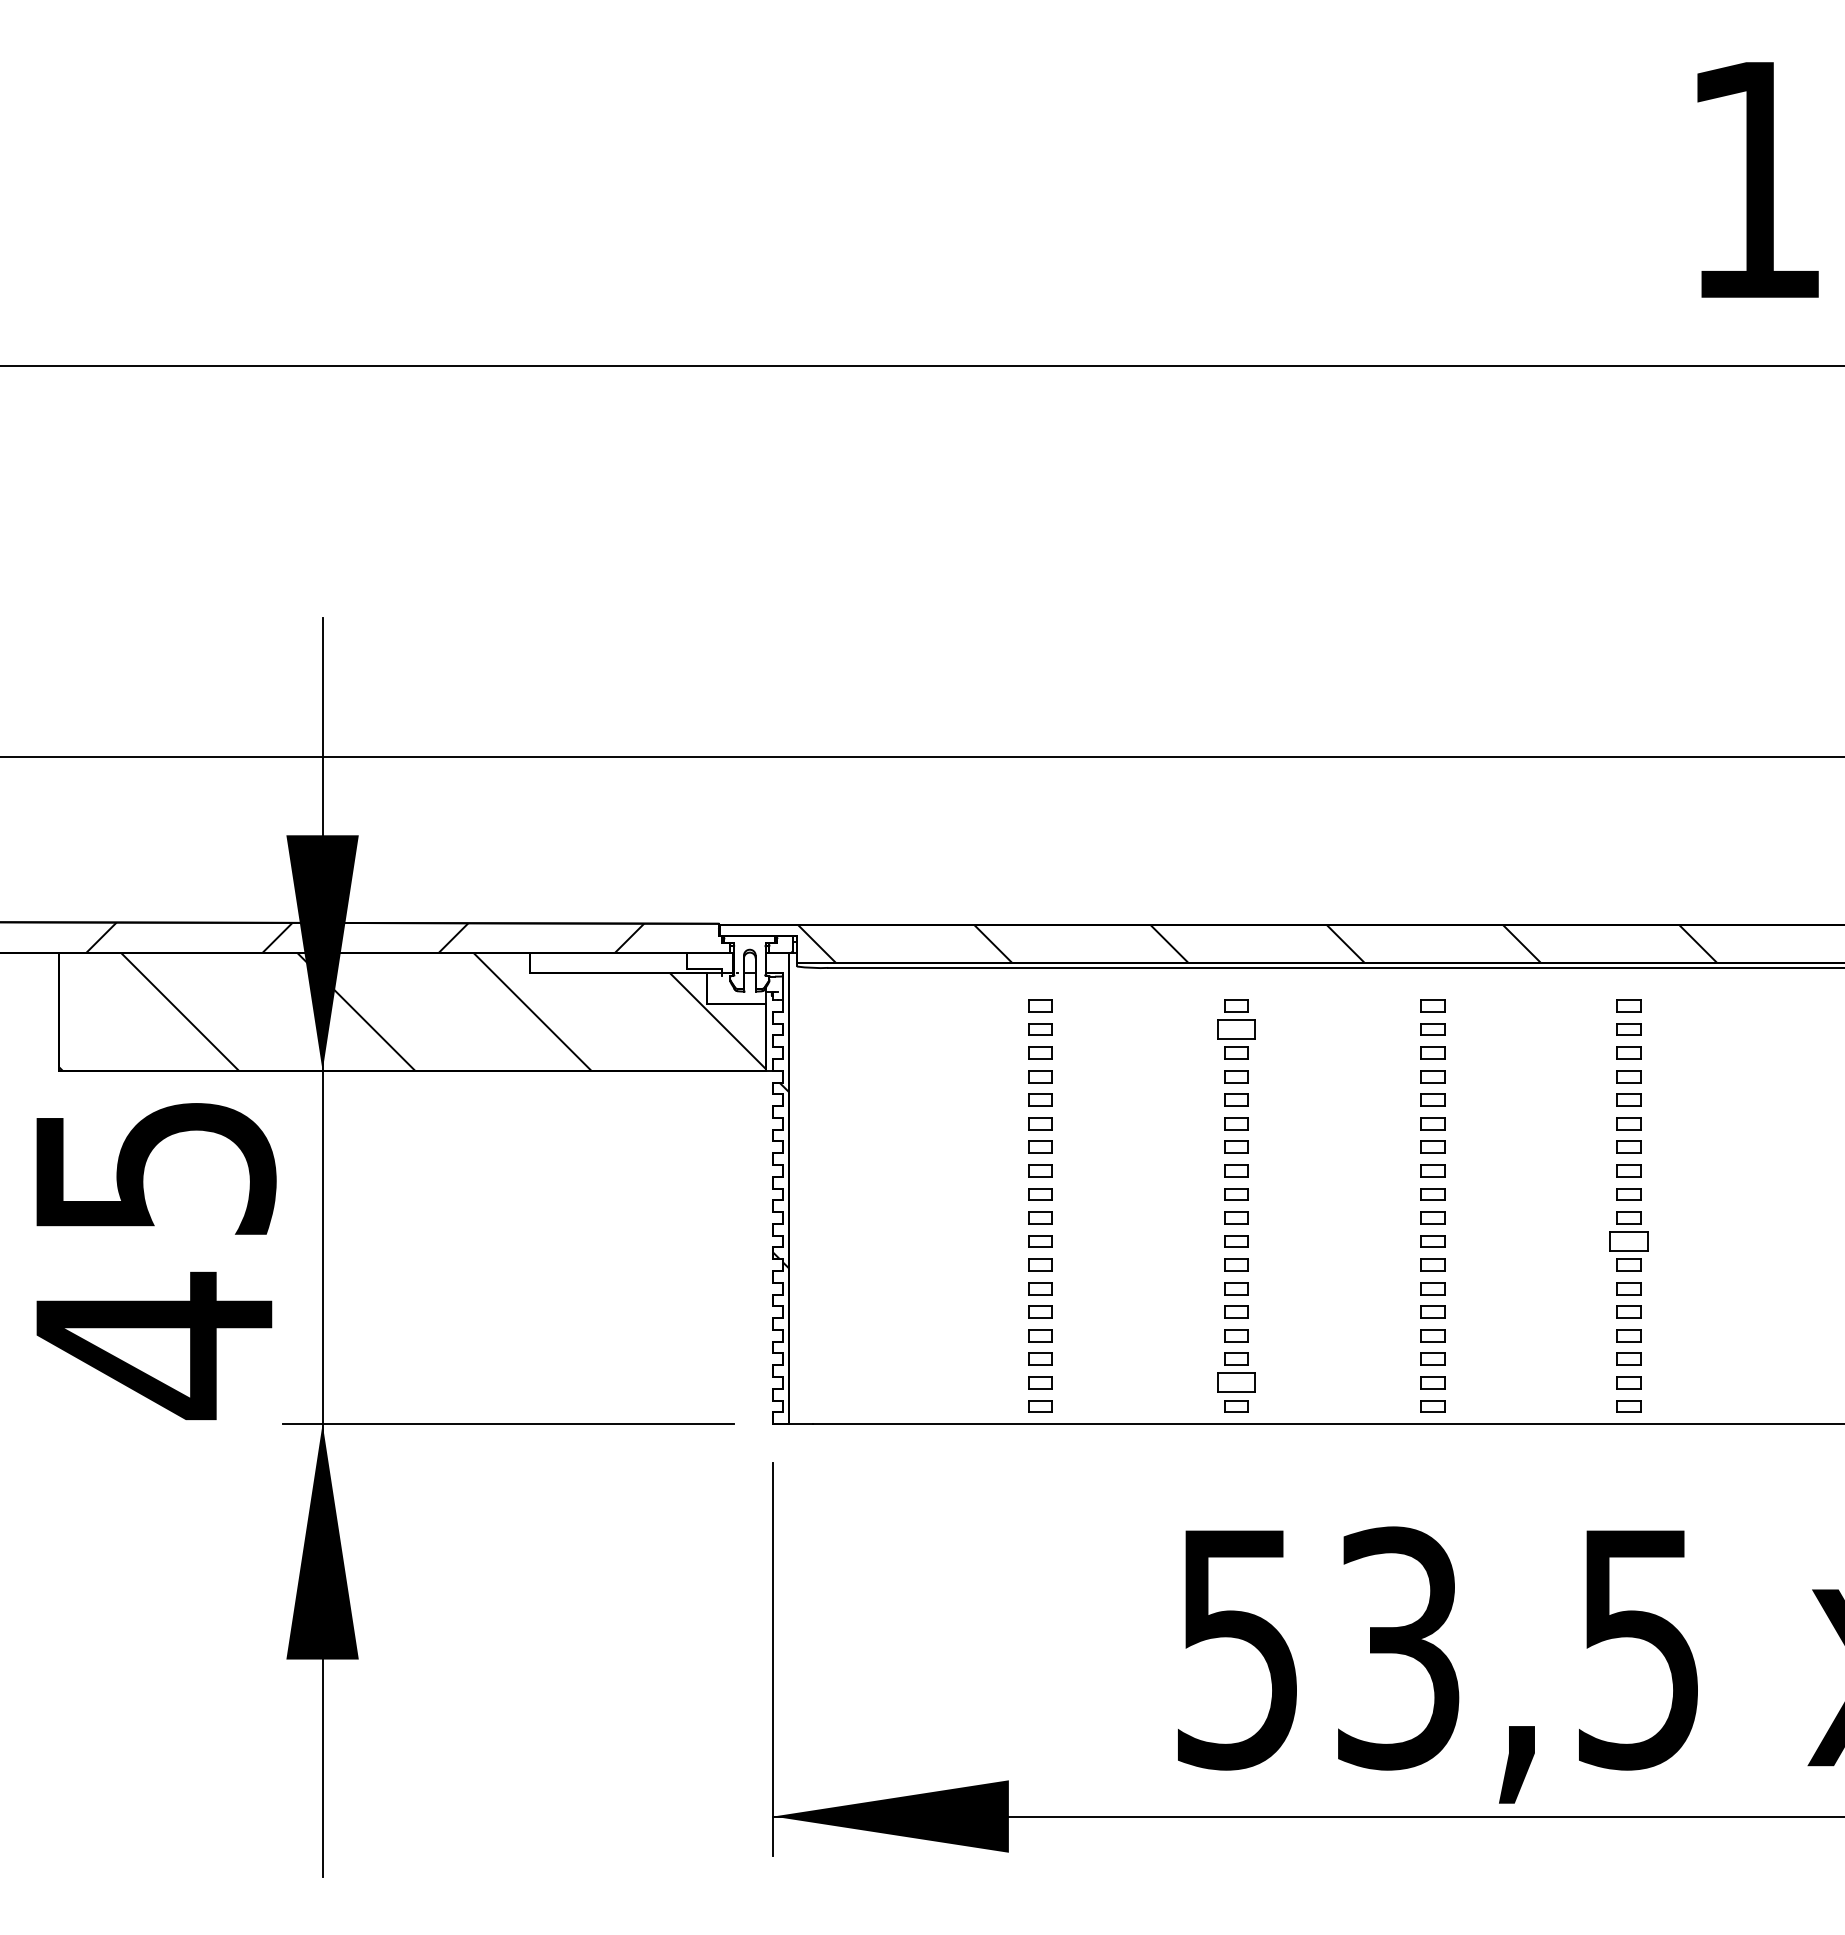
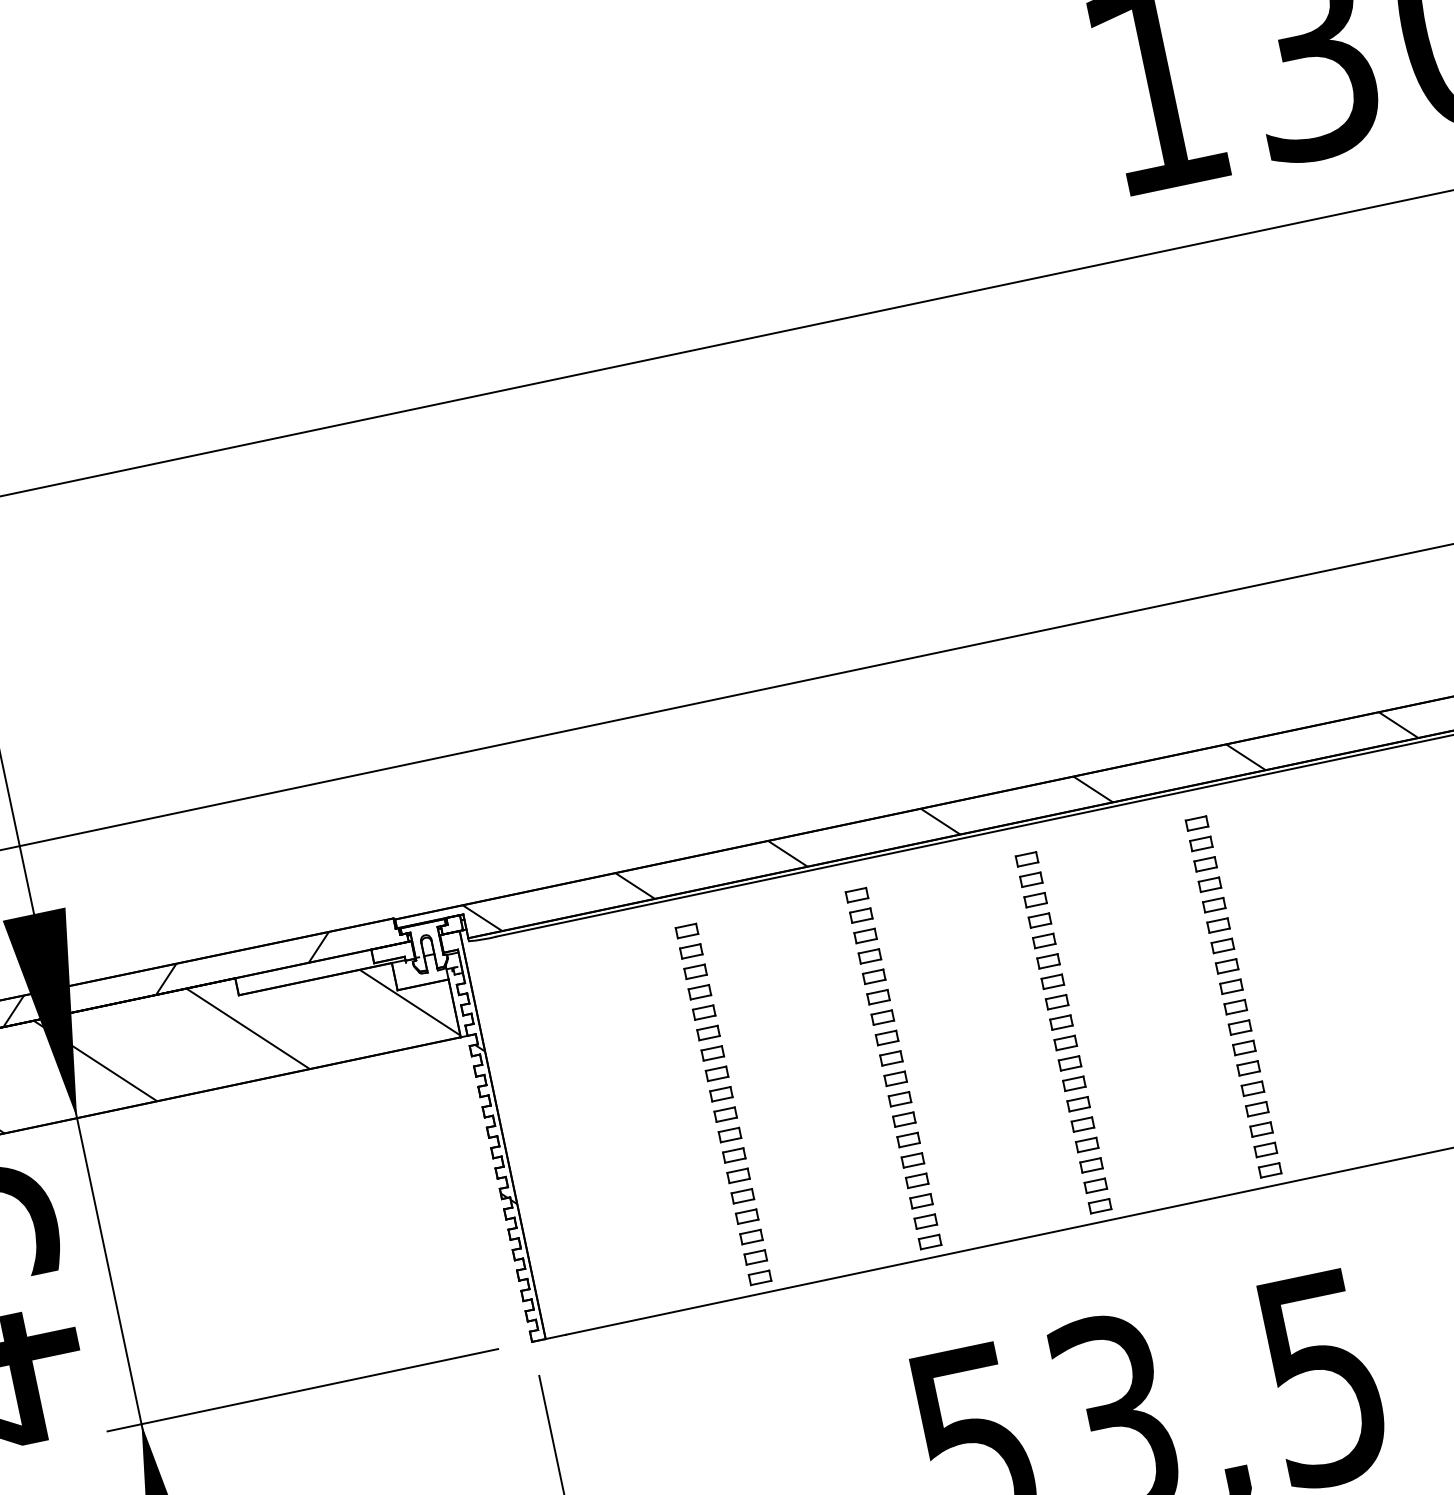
part: (1236, 1029) -> (861, 915), size x0.62
part: (1628, 1241) -> (1239, 1027), size x0.62
part: (1236, 1382) -> (925, 1221), size x0.62

